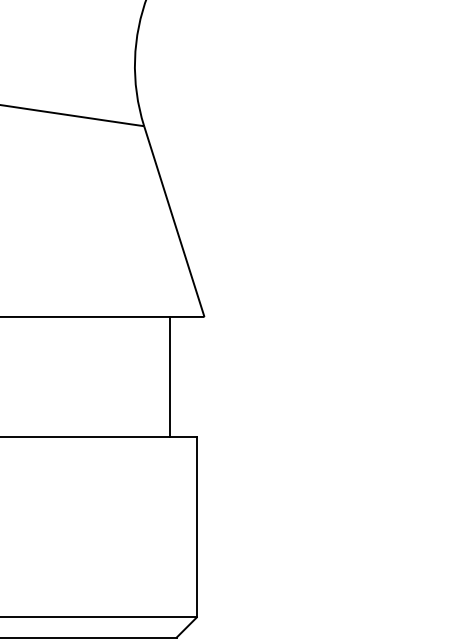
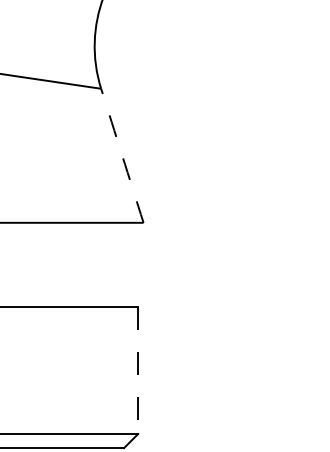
arc: (174, 221) -> (122, 155), solid -> dashed
line: (170, 376) -> (119, 264), removed
line: (196, 527) -> (137, 370), solid -> dashed

